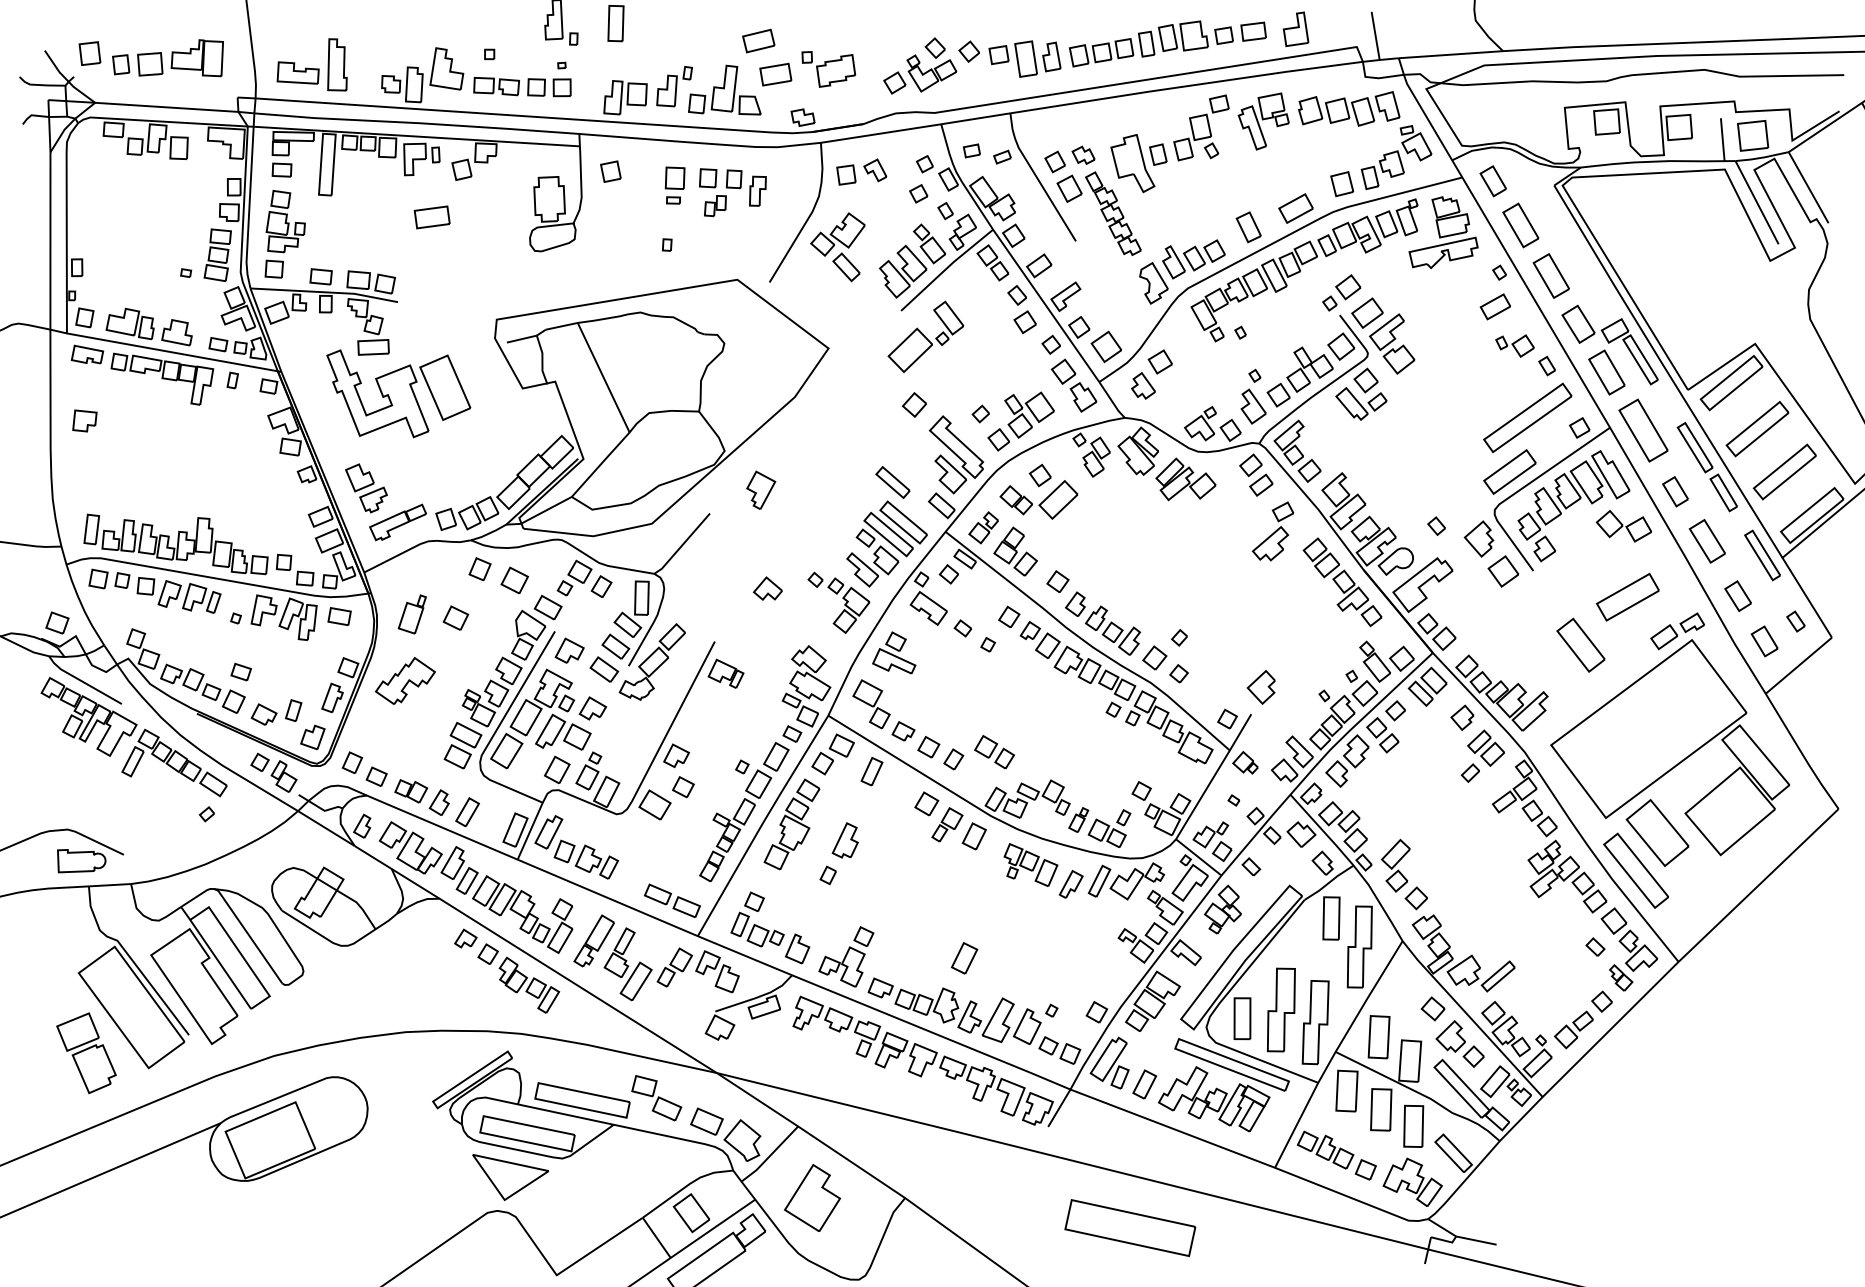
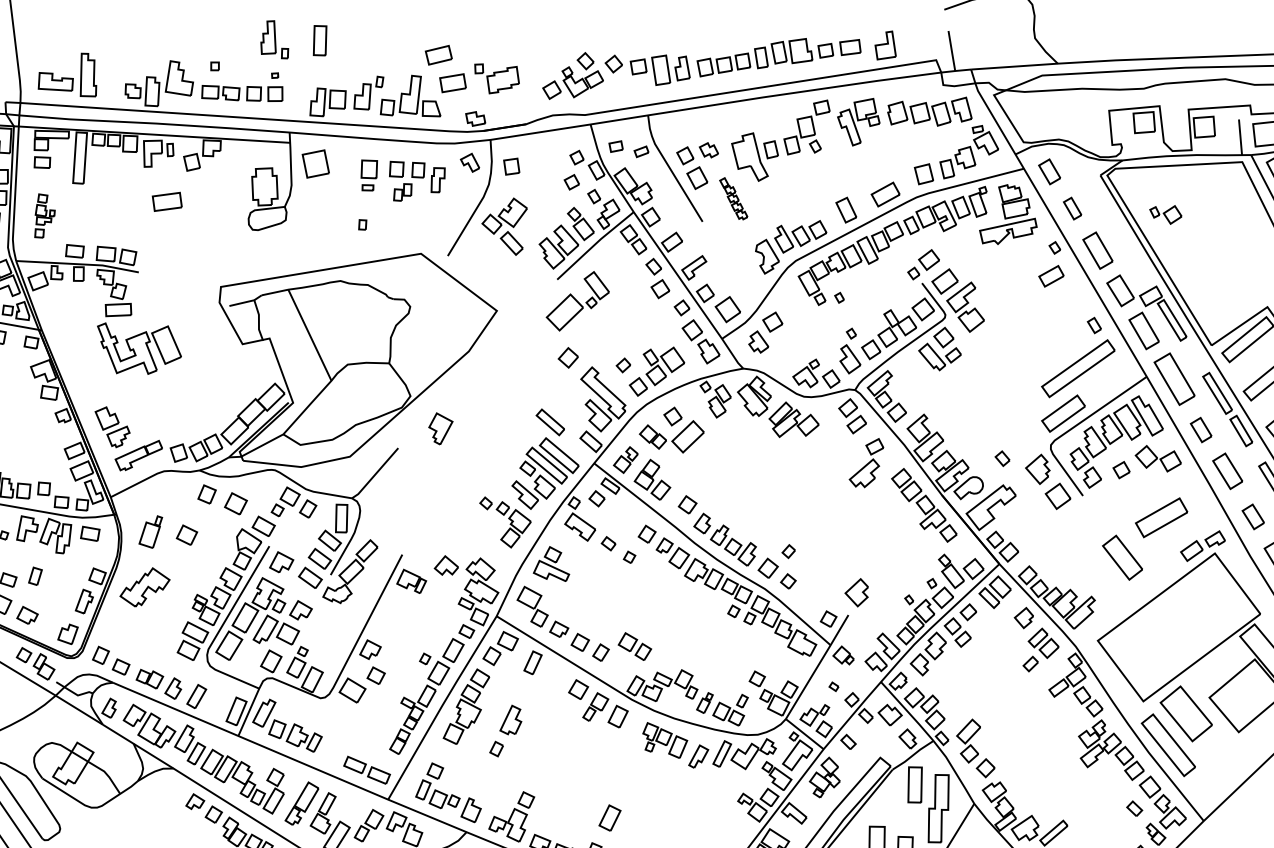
part: (875, 170) -> (470, 162), moved
part: (610, 171) -> (315, 163), size x1.6
part: (1113, 213) -> (733, 198), size x0.6
part: (1520, 225) -> (1072, 208), size x0.6
part: (284, 234) -> (44, 216), size x0.6
part: (1514, 345) -> (1165, 214), moved
part: (398, 393) -> (139, 348), size x0.7
part: (1579, 427) -> (1121, 469), moved
part: (767, 588) -> (446, 565), moved
part: (293, 710) -> (35, 576), moved

